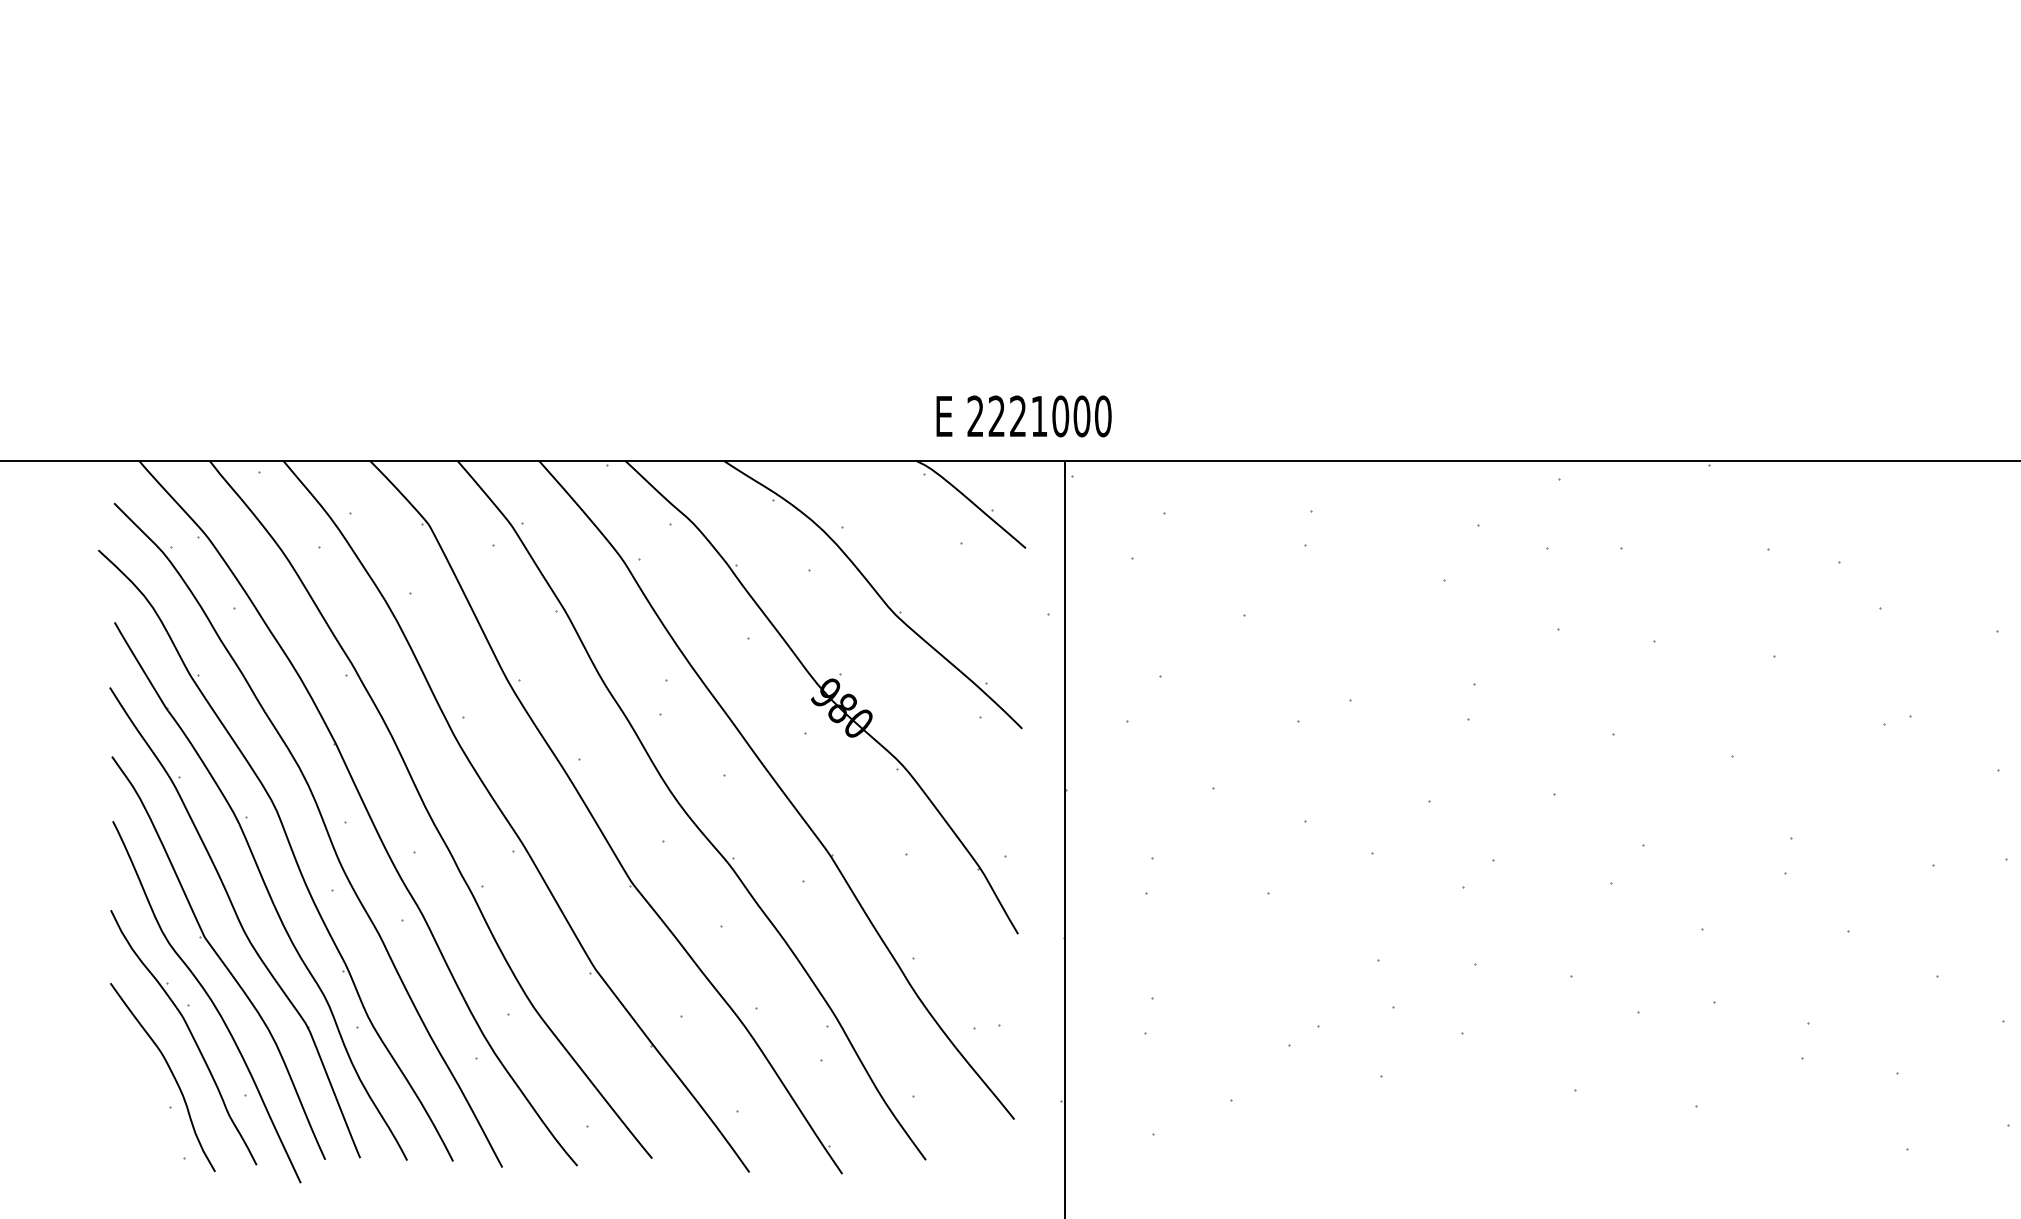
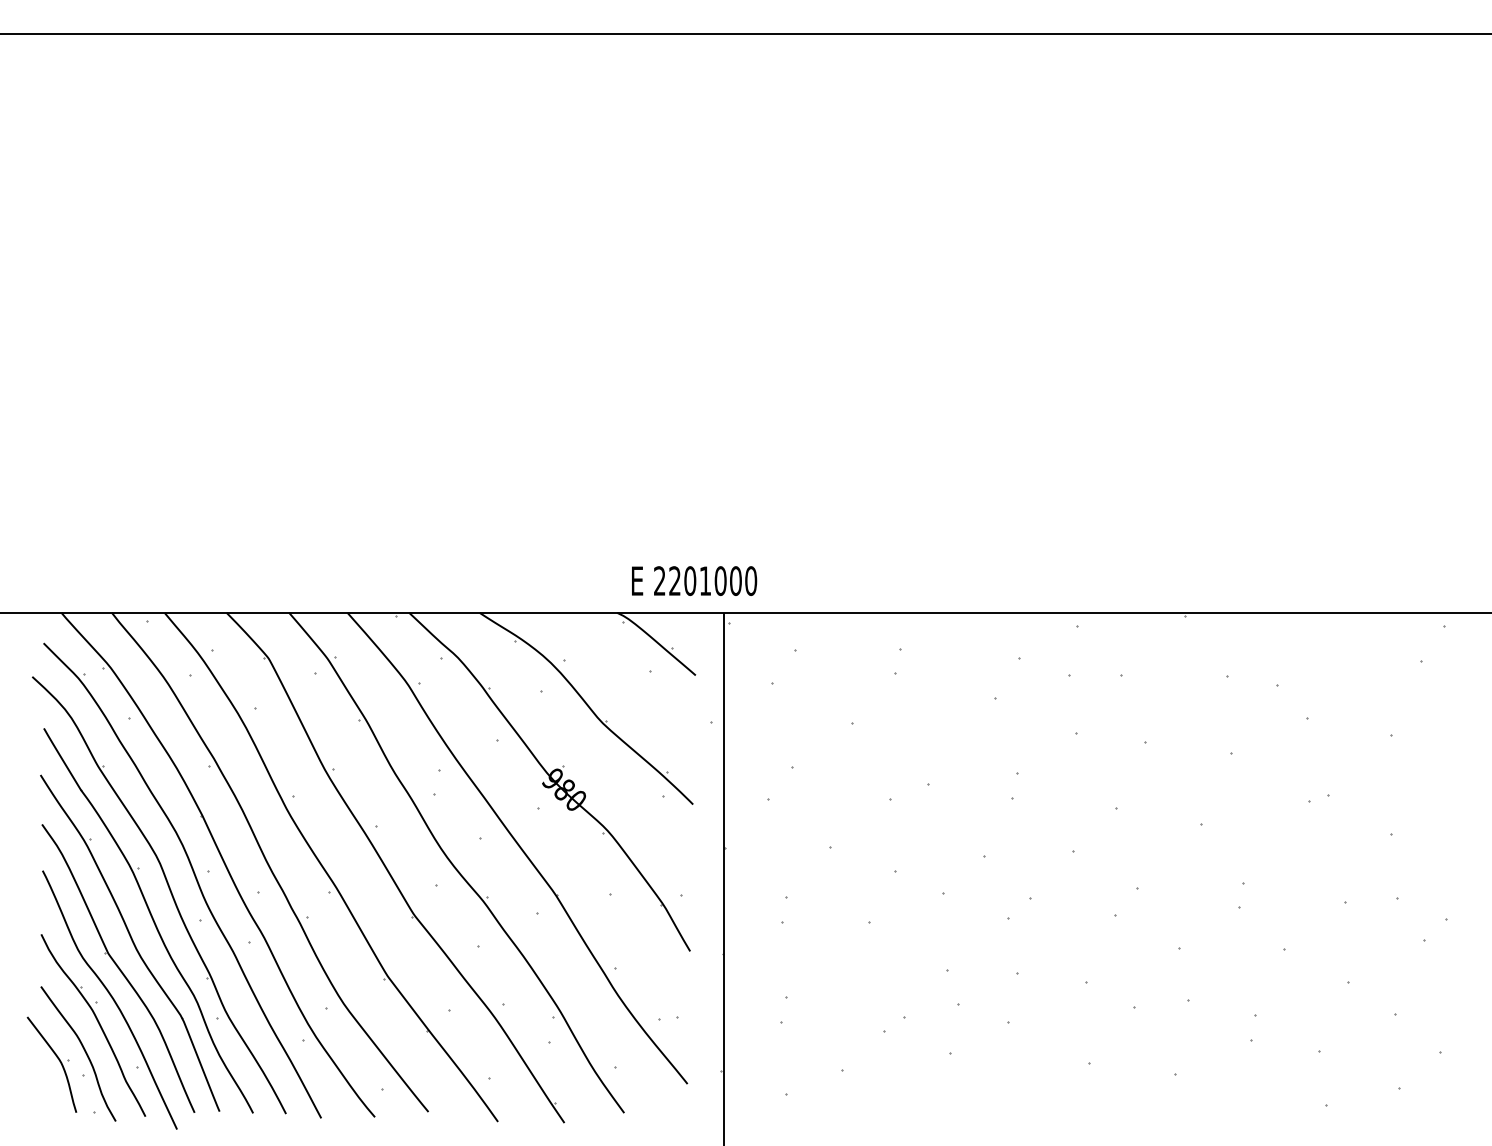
text: (1018, 416) -> (690, 581), 2221000 -> 2201000
part: (134, 1086) -> (58, 1060), added

